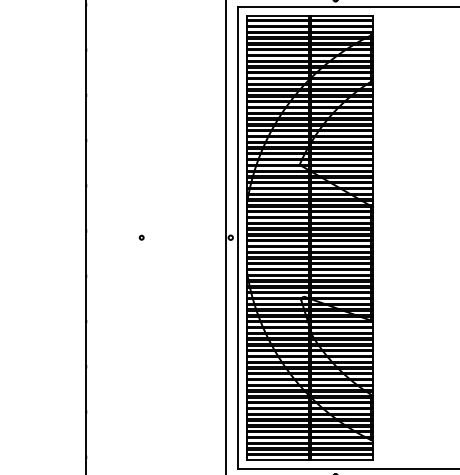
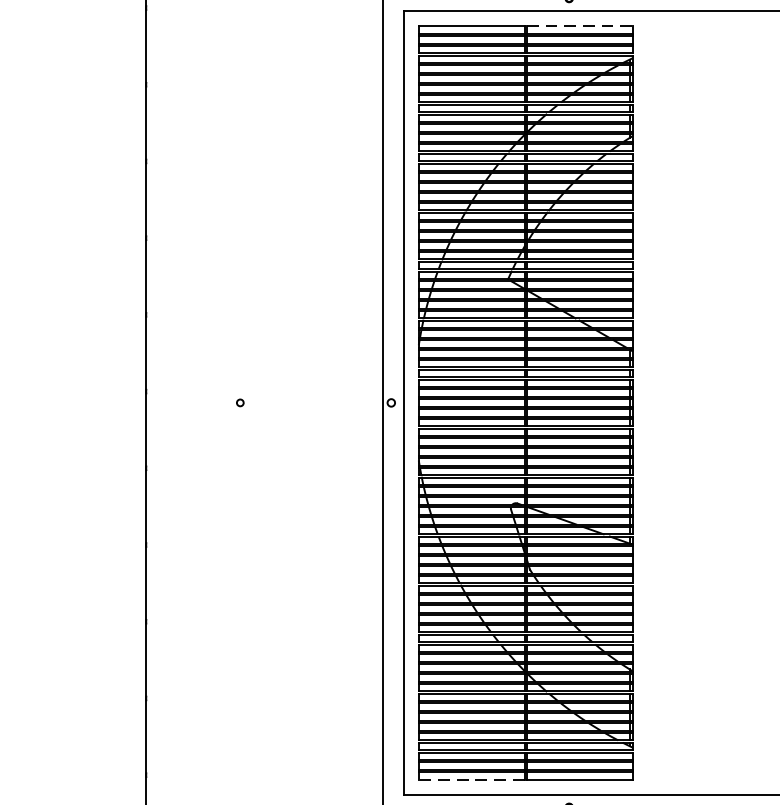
line: (342, 15) -> (580, 26), solid -> dashed
line: (277, 459) -> (470, 778), solid -> dashed

